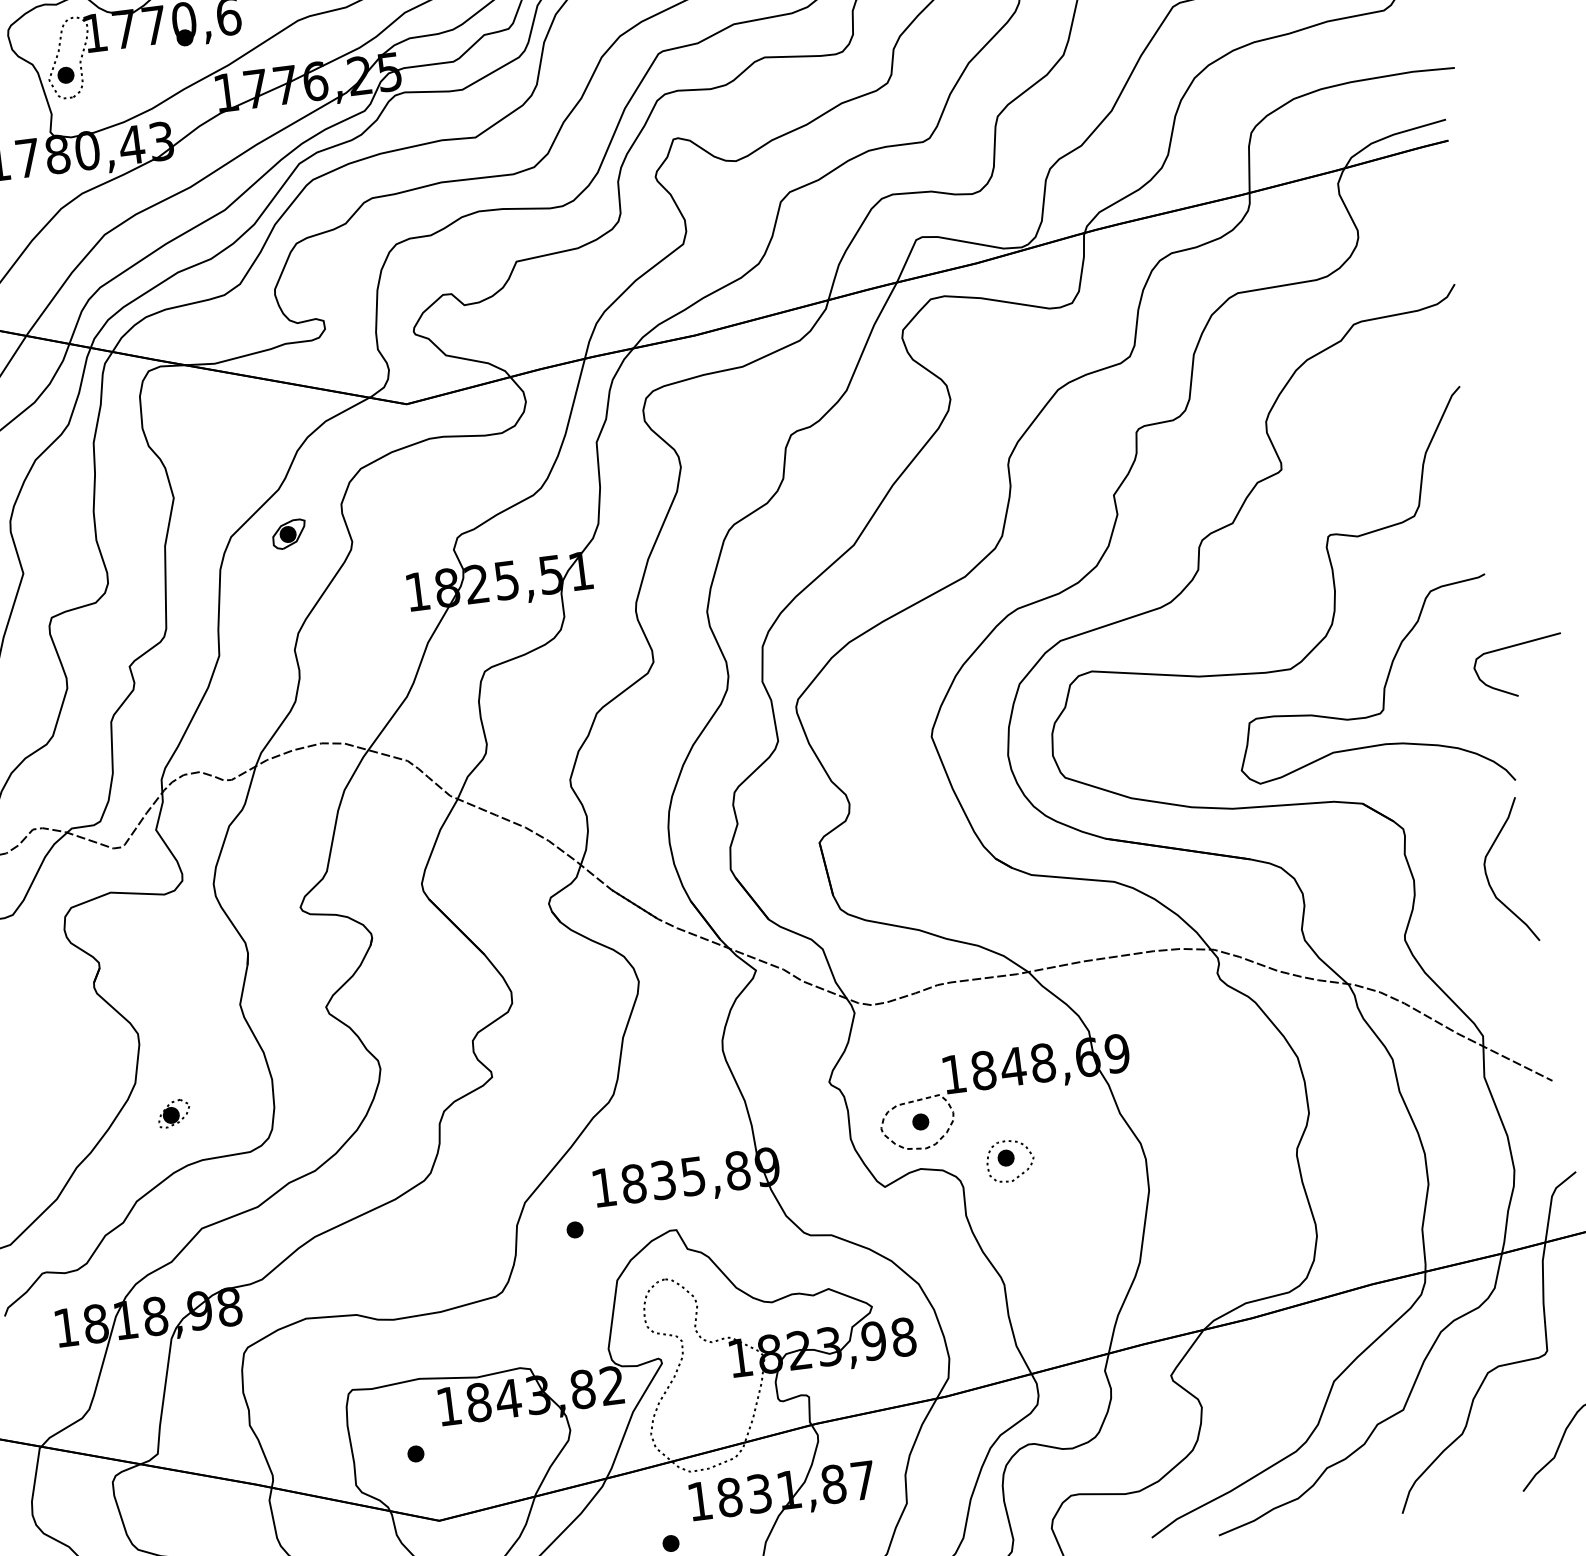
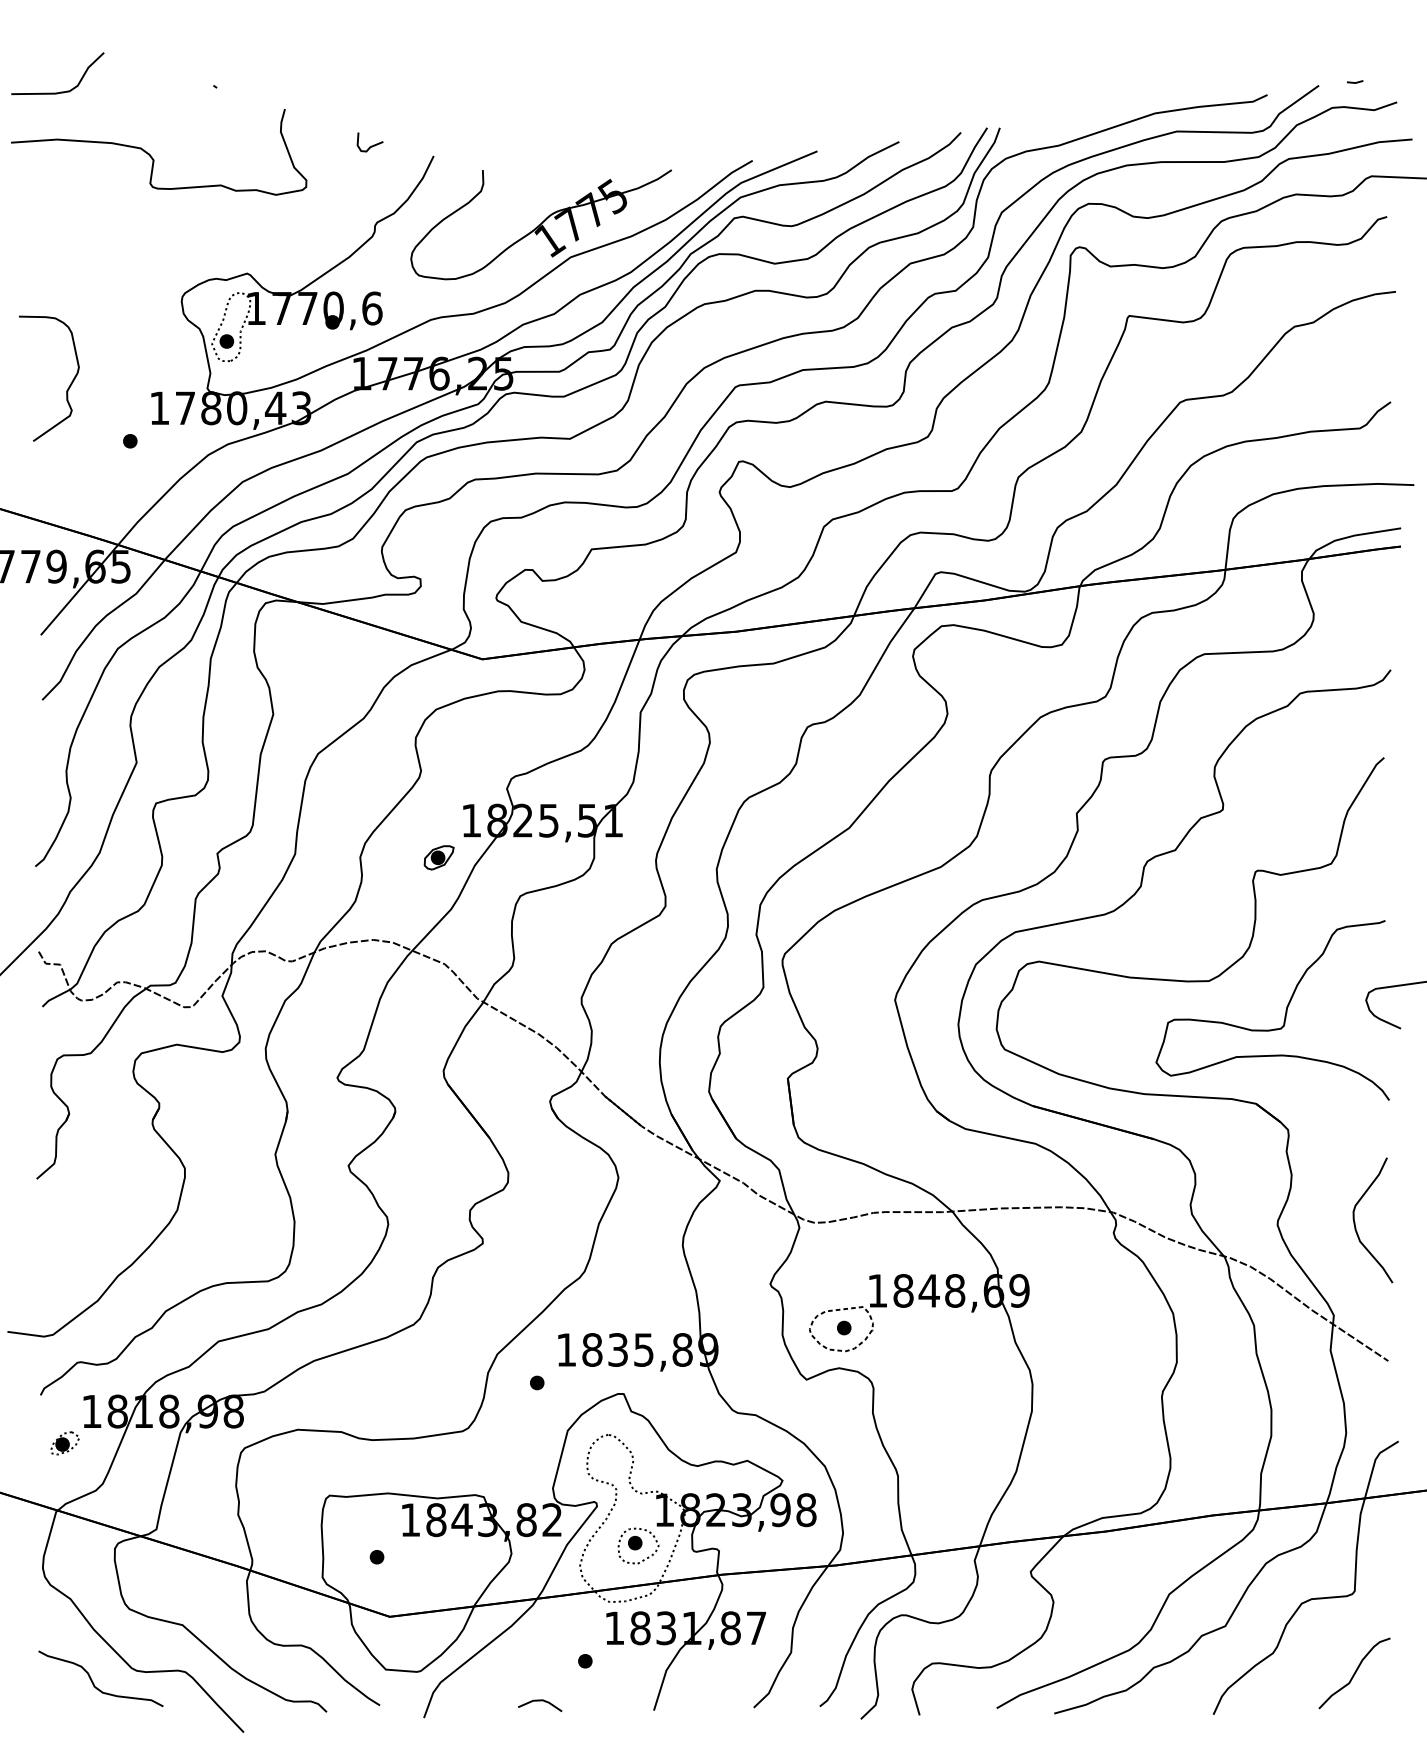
part: (288, 534) -> (438, 857), moved
curve: (1488, 876) -> (1355, 1222), moved
part: (173, 1113) -> (64, 1443), moved
part: (1010, 1160) -> (638, 1545), moved

